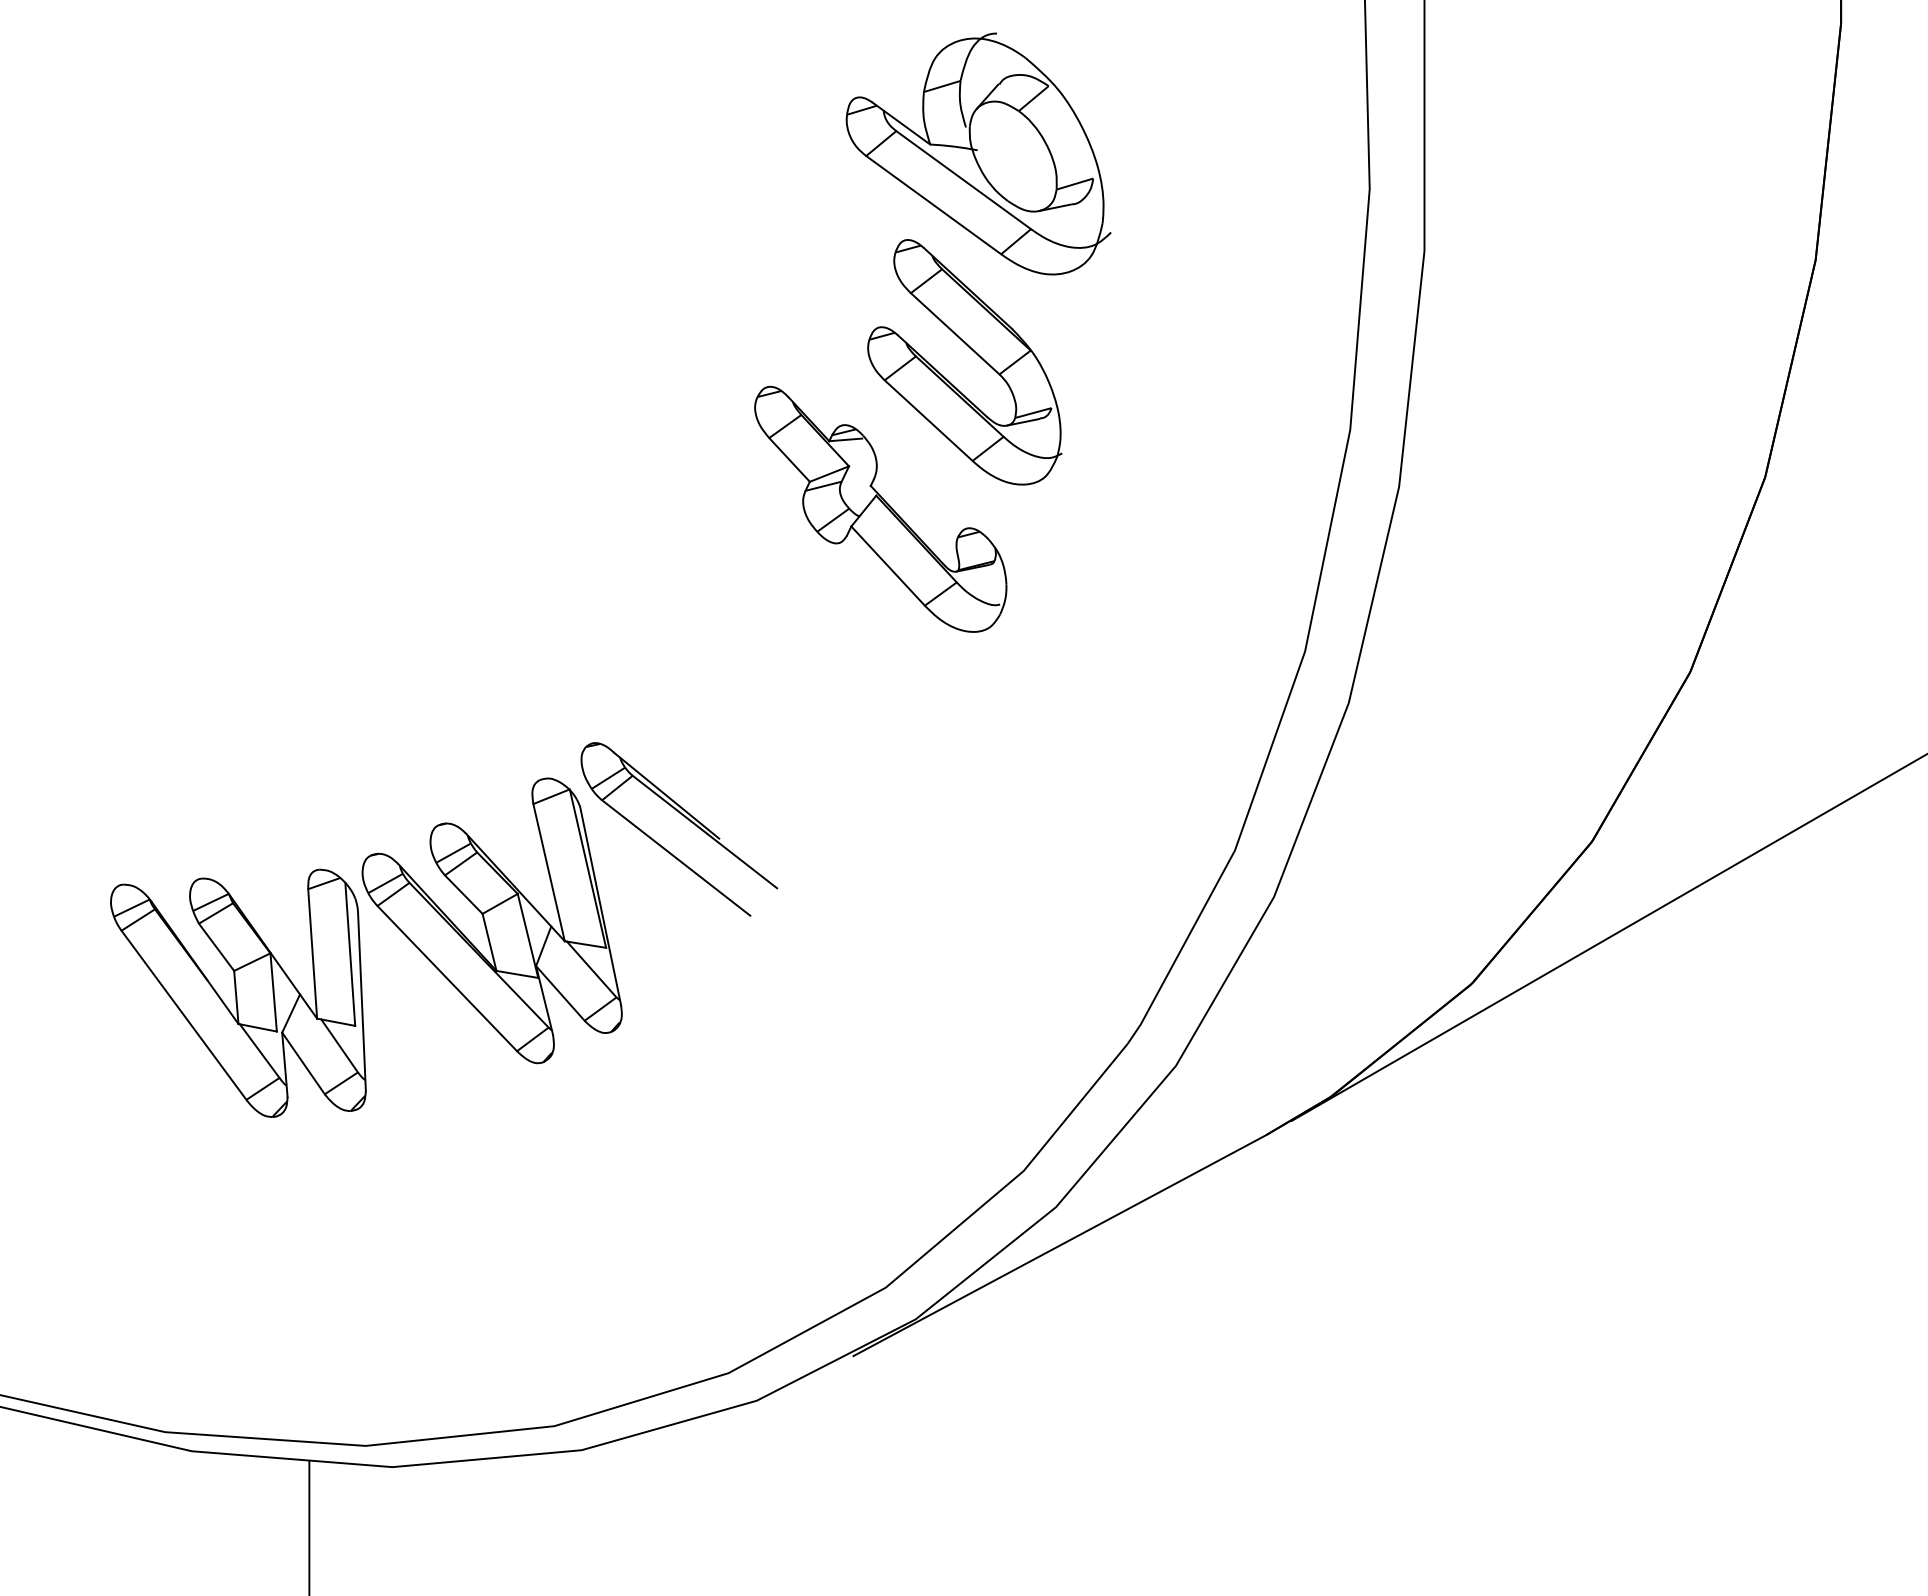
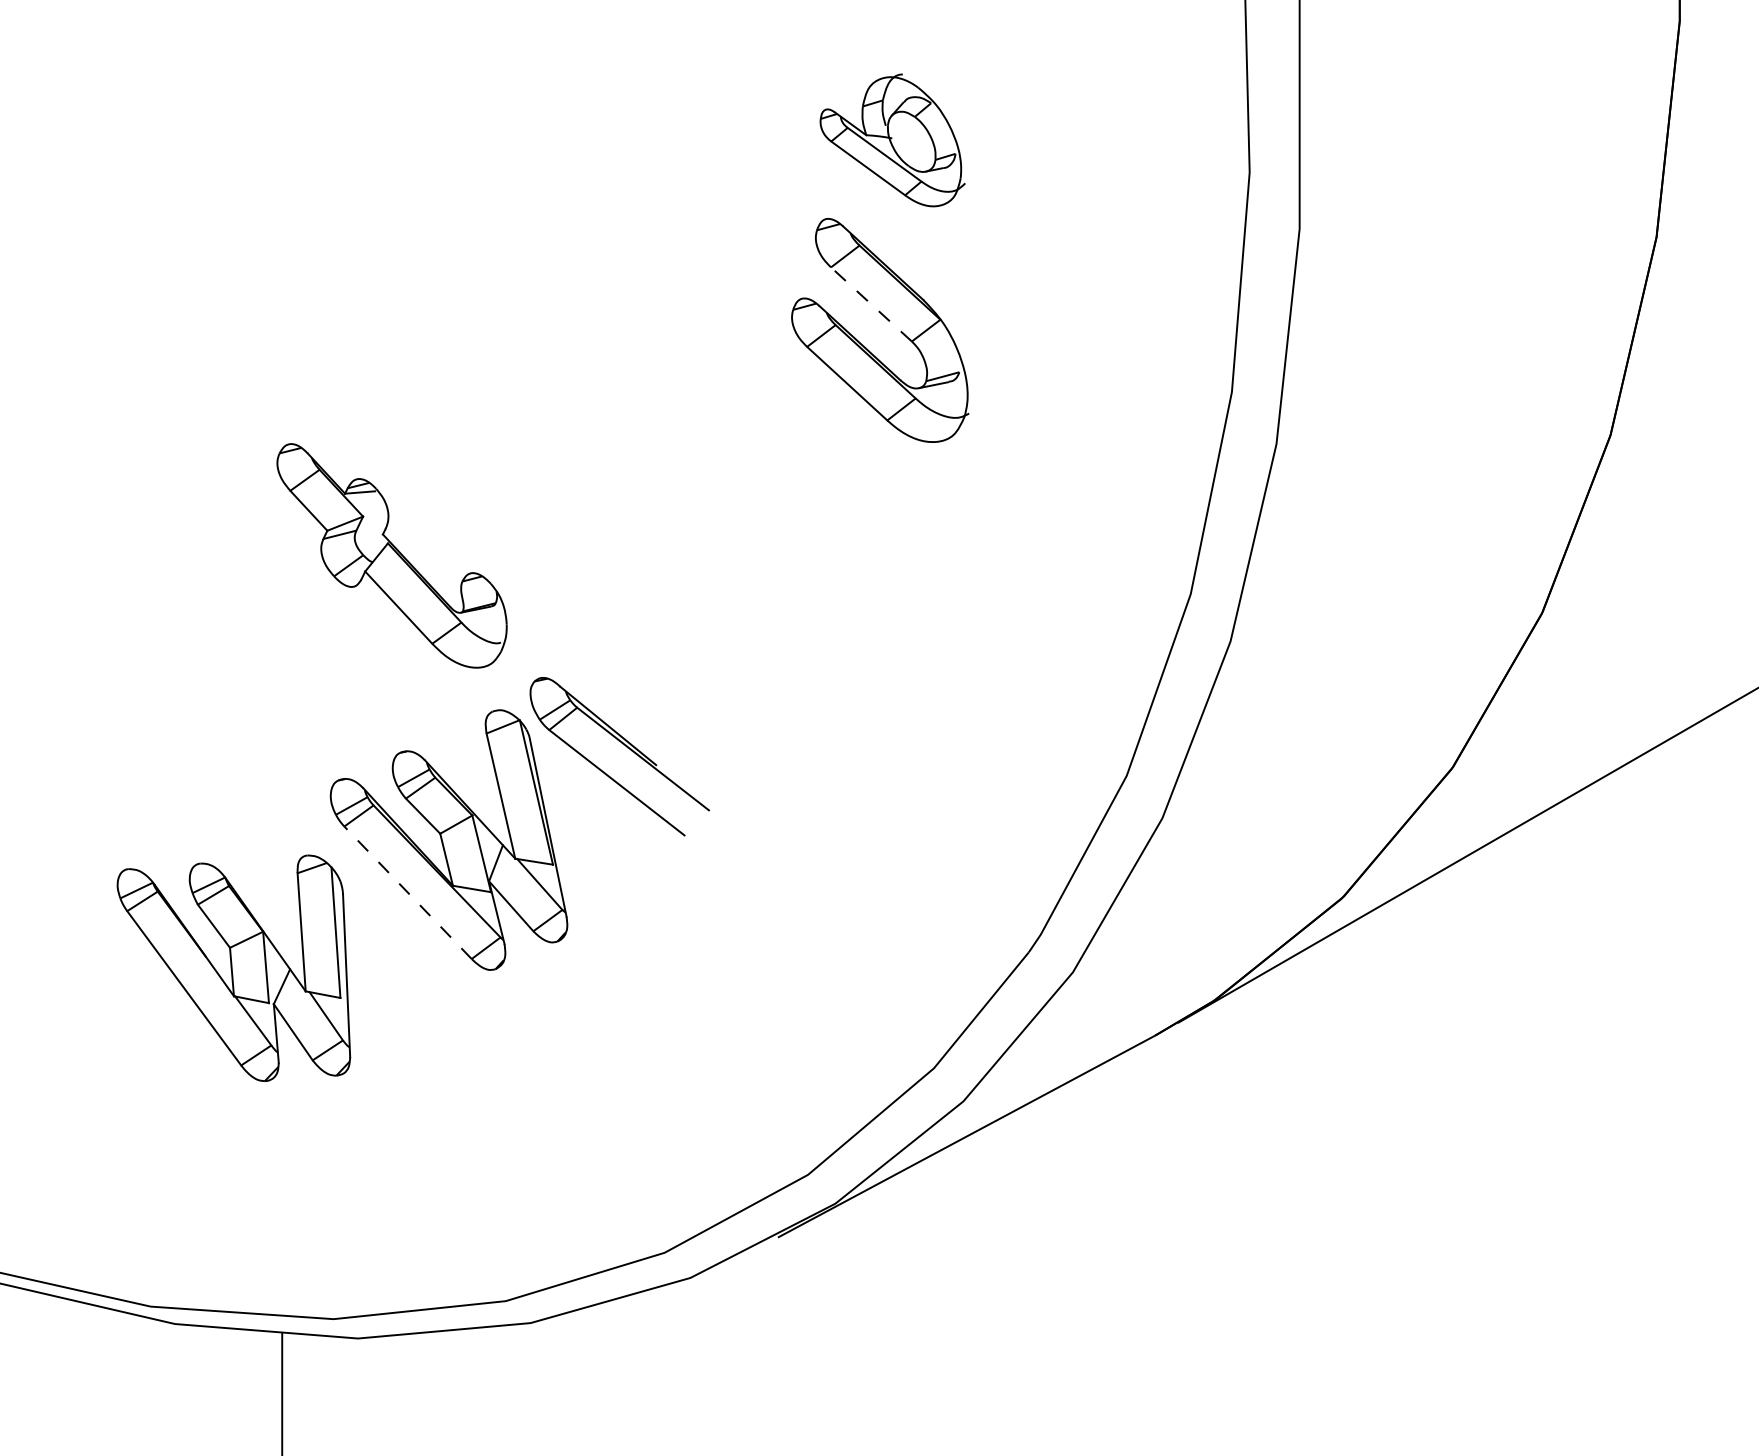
part: (978, 153) -> (892, 139), size x0.6
line: (954, 333) -> (870, 304), solid -> dashed
part: (880, 508) -> (391, 555), moved
line: (447, 978) -> (408, 892), solid -> dashed
part: (238, 992) -> (233, 967), moved

